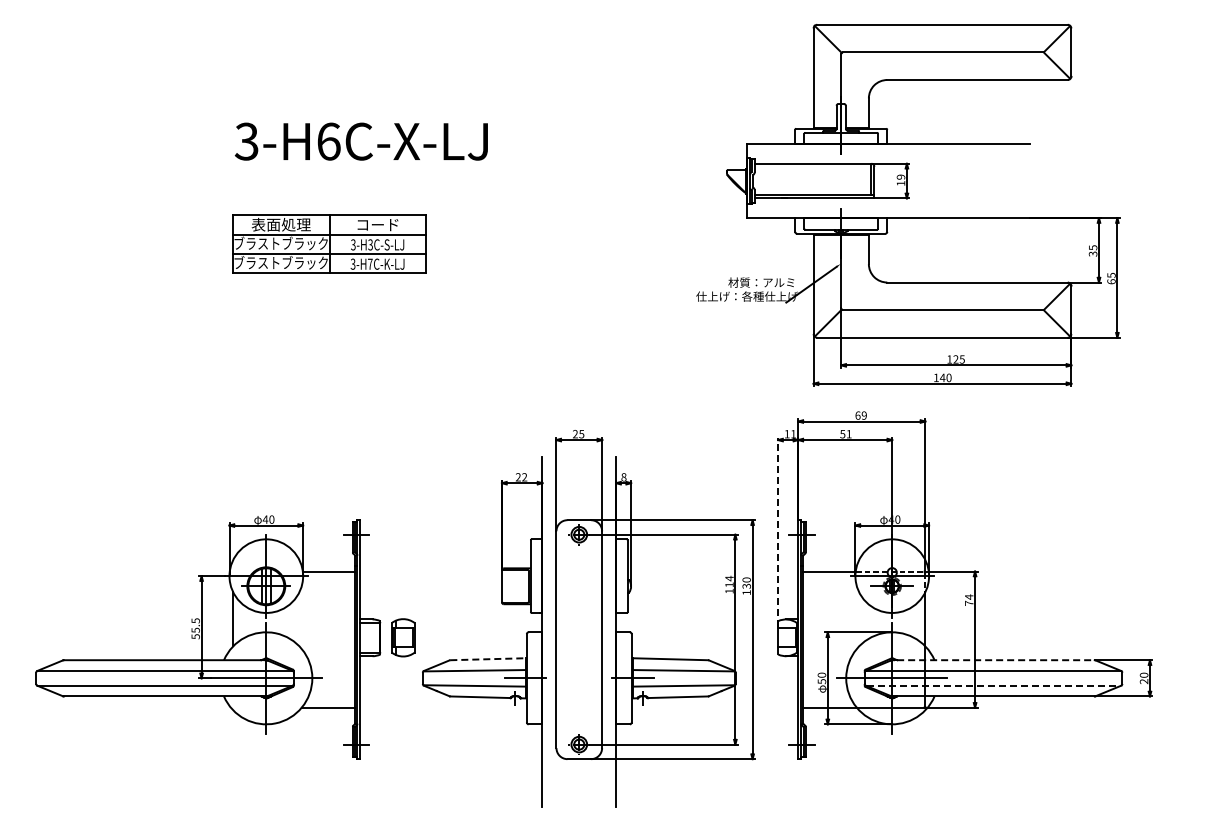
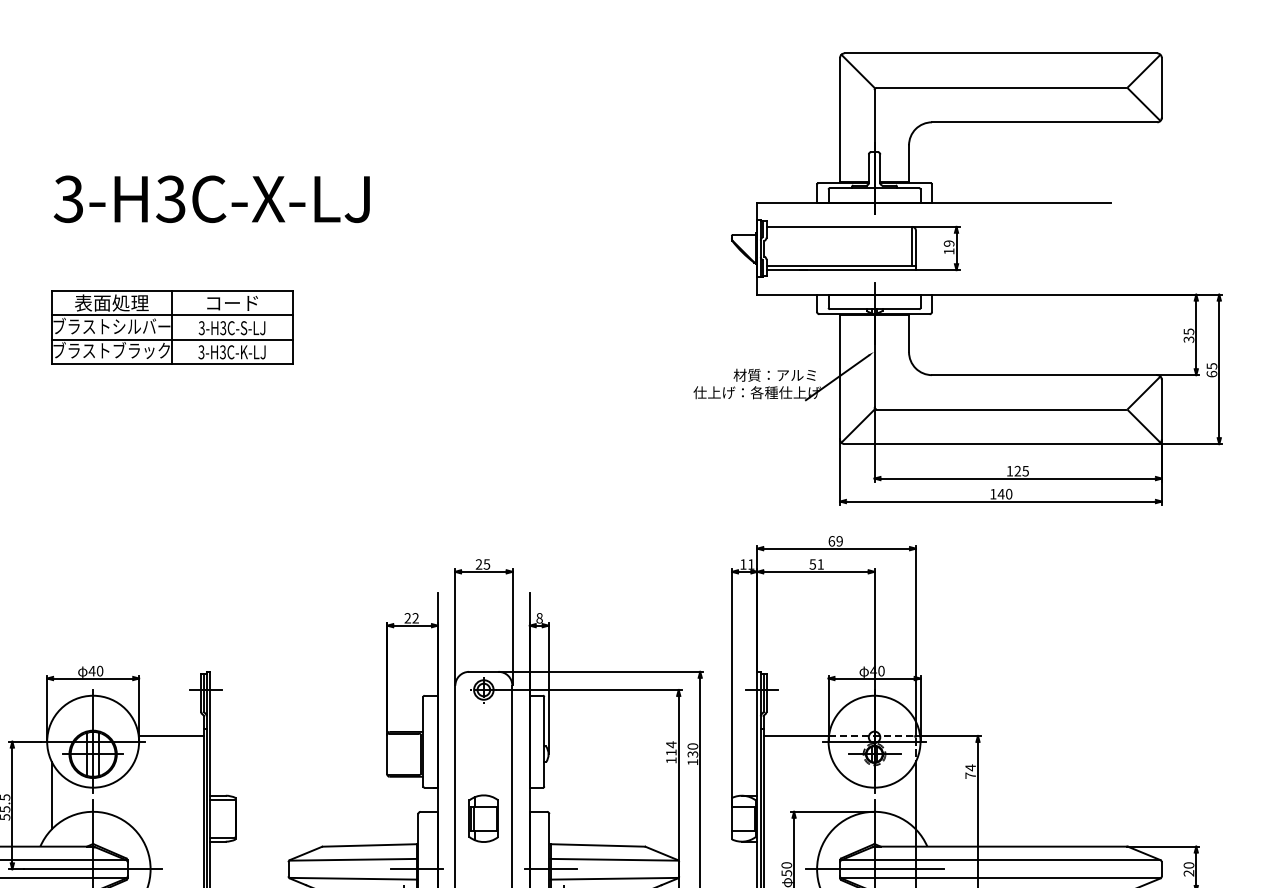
text: (328, 141) -> (170, 199), 3-H6C-X-LJ -> 3-H3C-X-LJ
part: (907, 199) -> (957, 271), moved
text: (305, 243) -> (142, 326), ブラストブラック -> ブラストシルバー
text: (369, 263) -> (221, 351), 3-H7C-K-LJ -> 3-H3C-K-LJ
line: (778, 532) -> (732, 687), dashed -> solid
part: (403, 637) -> (484, 818), moved
line: (488, 659) -> (370, 845), dashed -> solid
line: (995, 660) -> (1003, 847), dashed -> solid
line: (994, 685) -> (1002, 878), dashed -> solid

